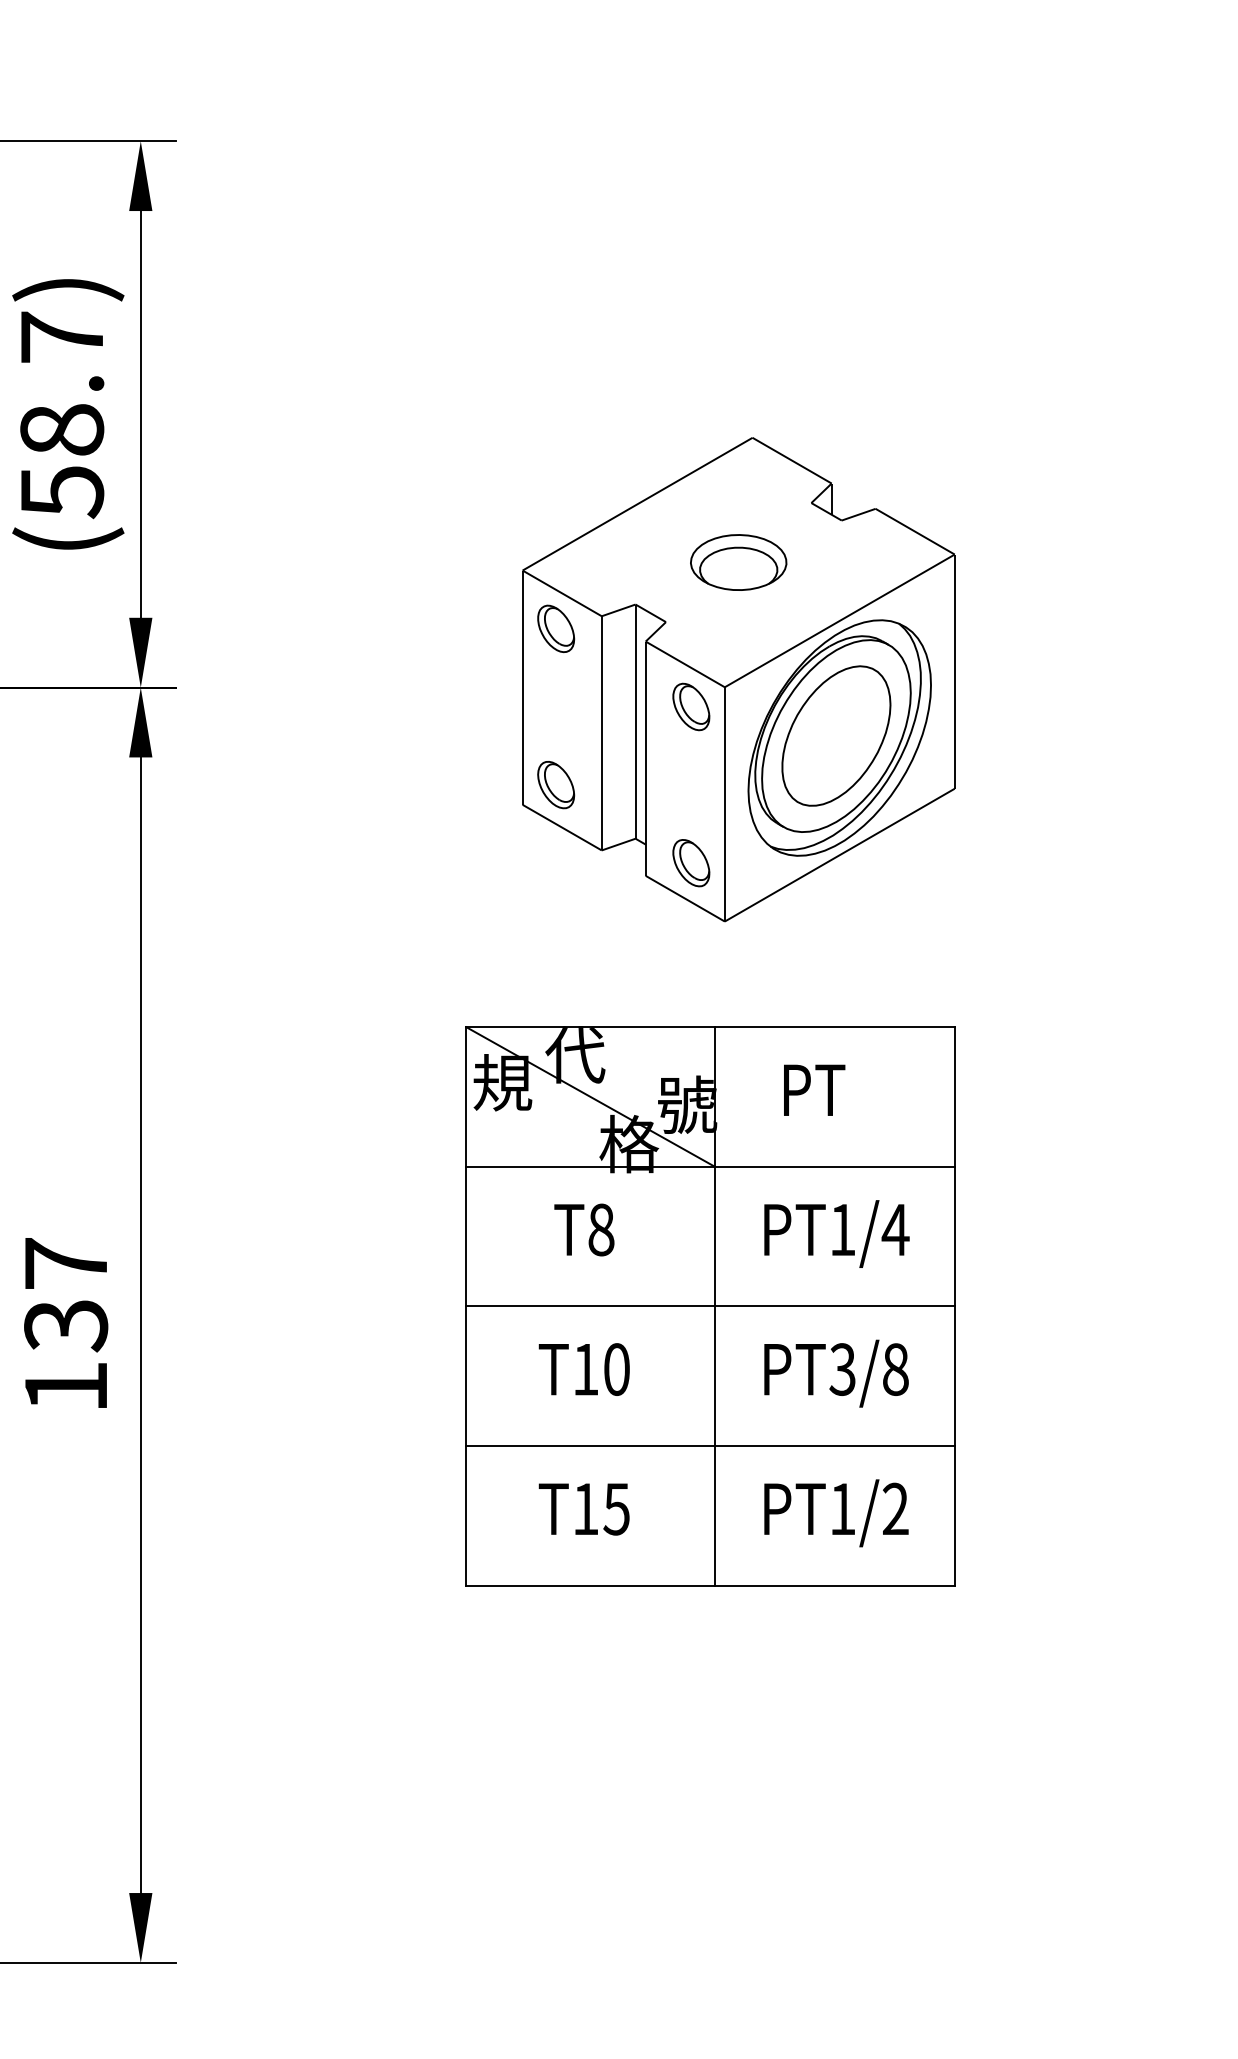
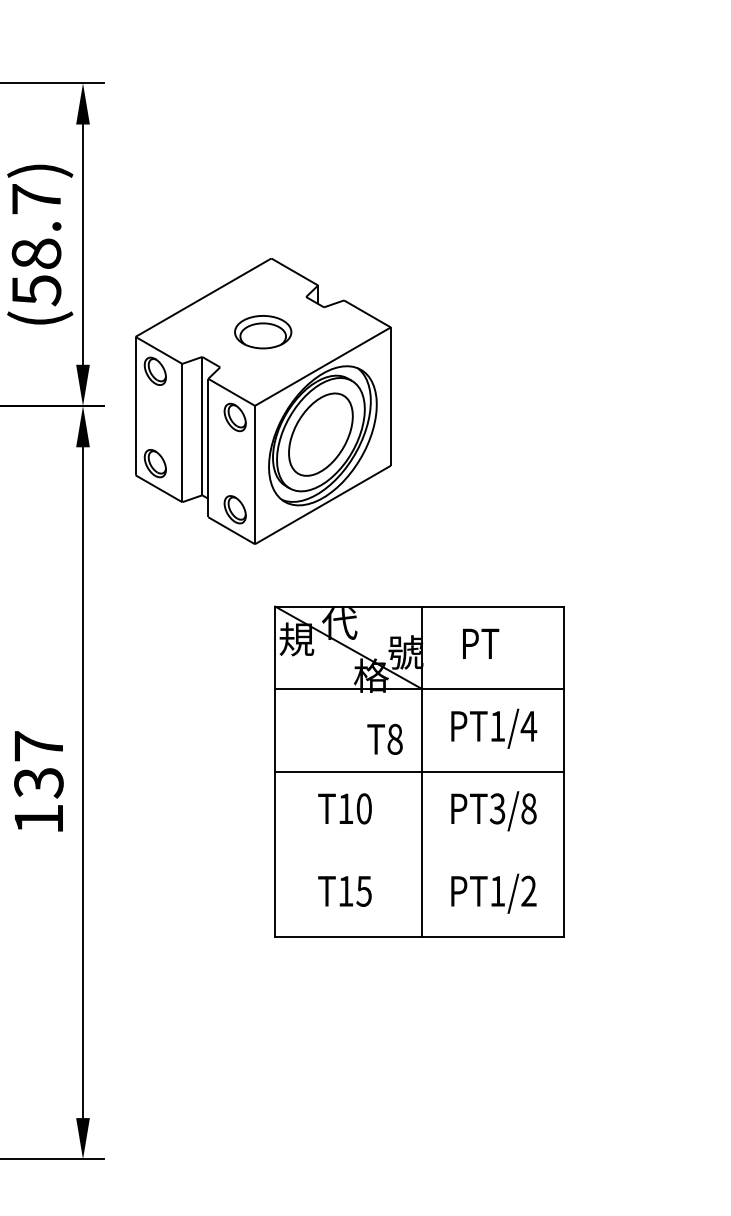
part: (739, 678) -> (263, 400), moved
text: (583, 1228) -> (384, 738), moved
line: (710, 1446) -> (419, 854), removed

